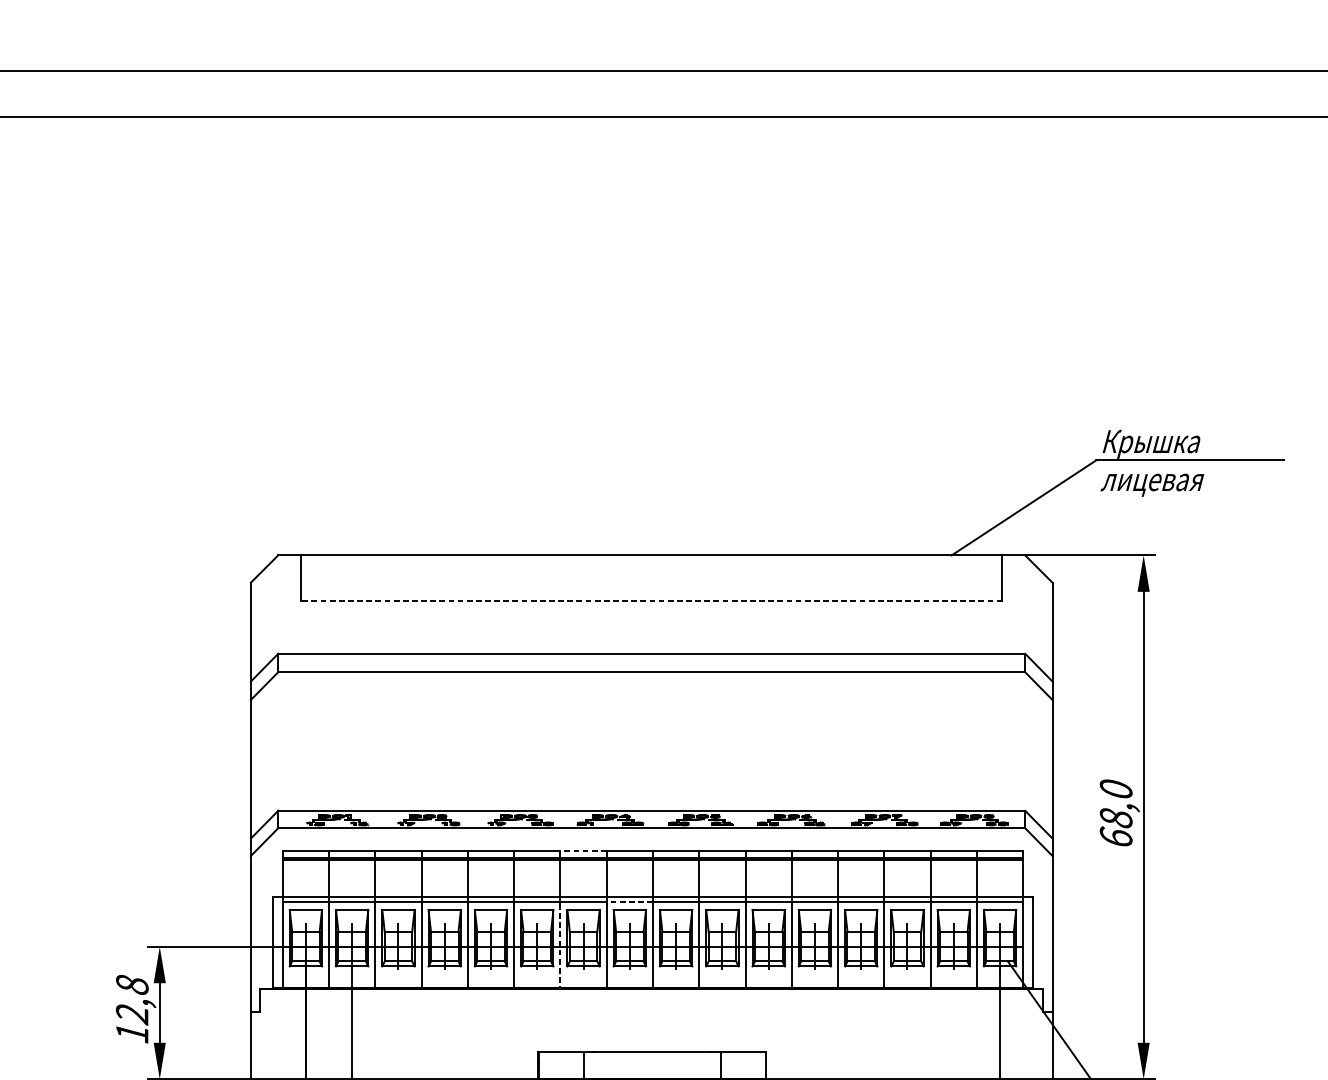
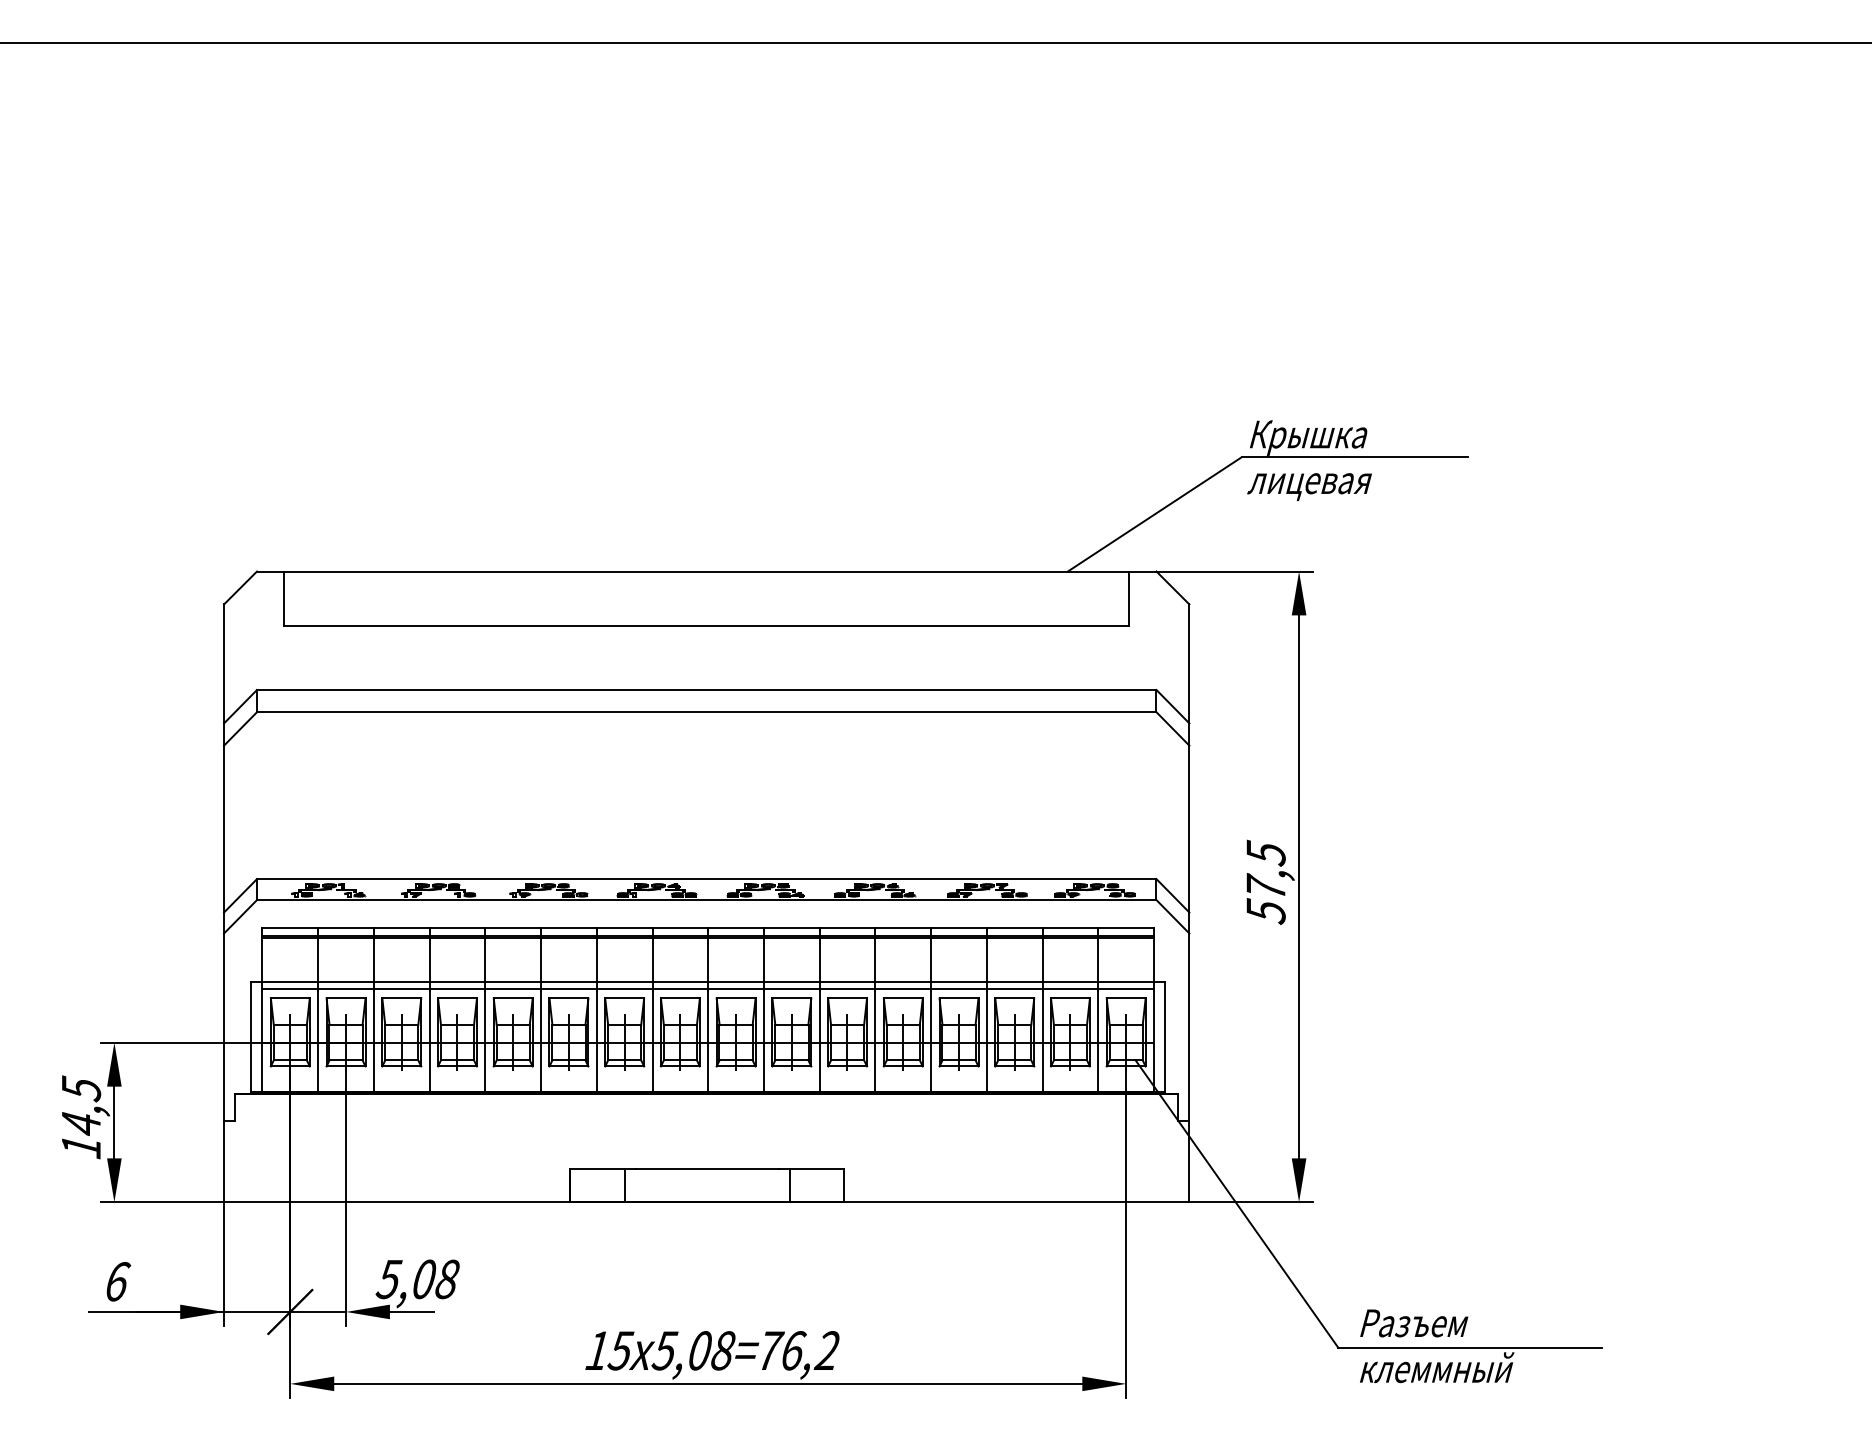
line: (651, 601) -> (706, 626), dashed -> solid
text: (1115, 812) -> (1265, 881), 68,0 -> 57,5
line: (583, 851) -> (624, 927), dashed -> solid
line: (629, 902) -> (680, 989), dashed -> solid
line: (560, 946) -> (596, 1042), dashed -> solid
text: (132, 999) -> (81, 1106), 12,8 -> 14,5

